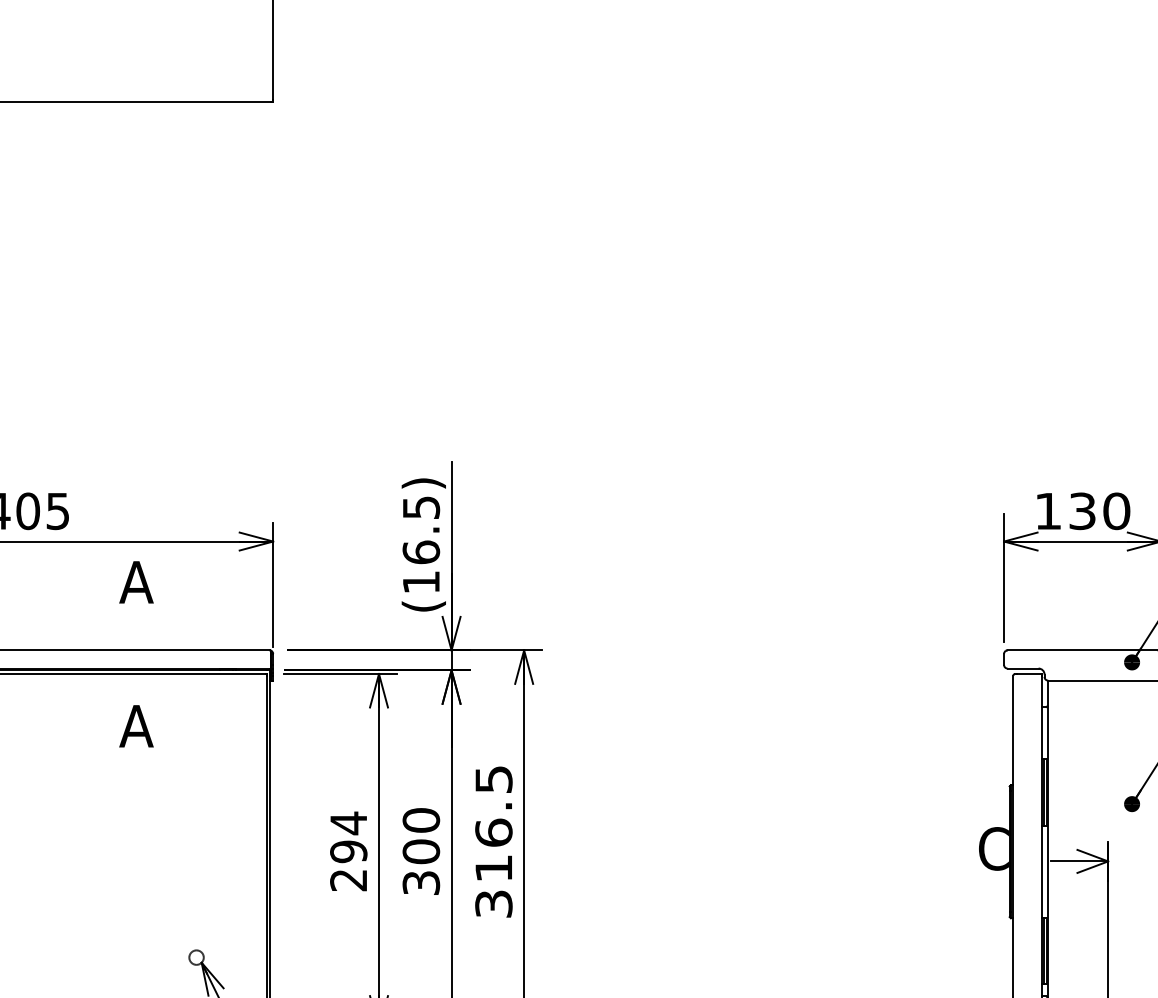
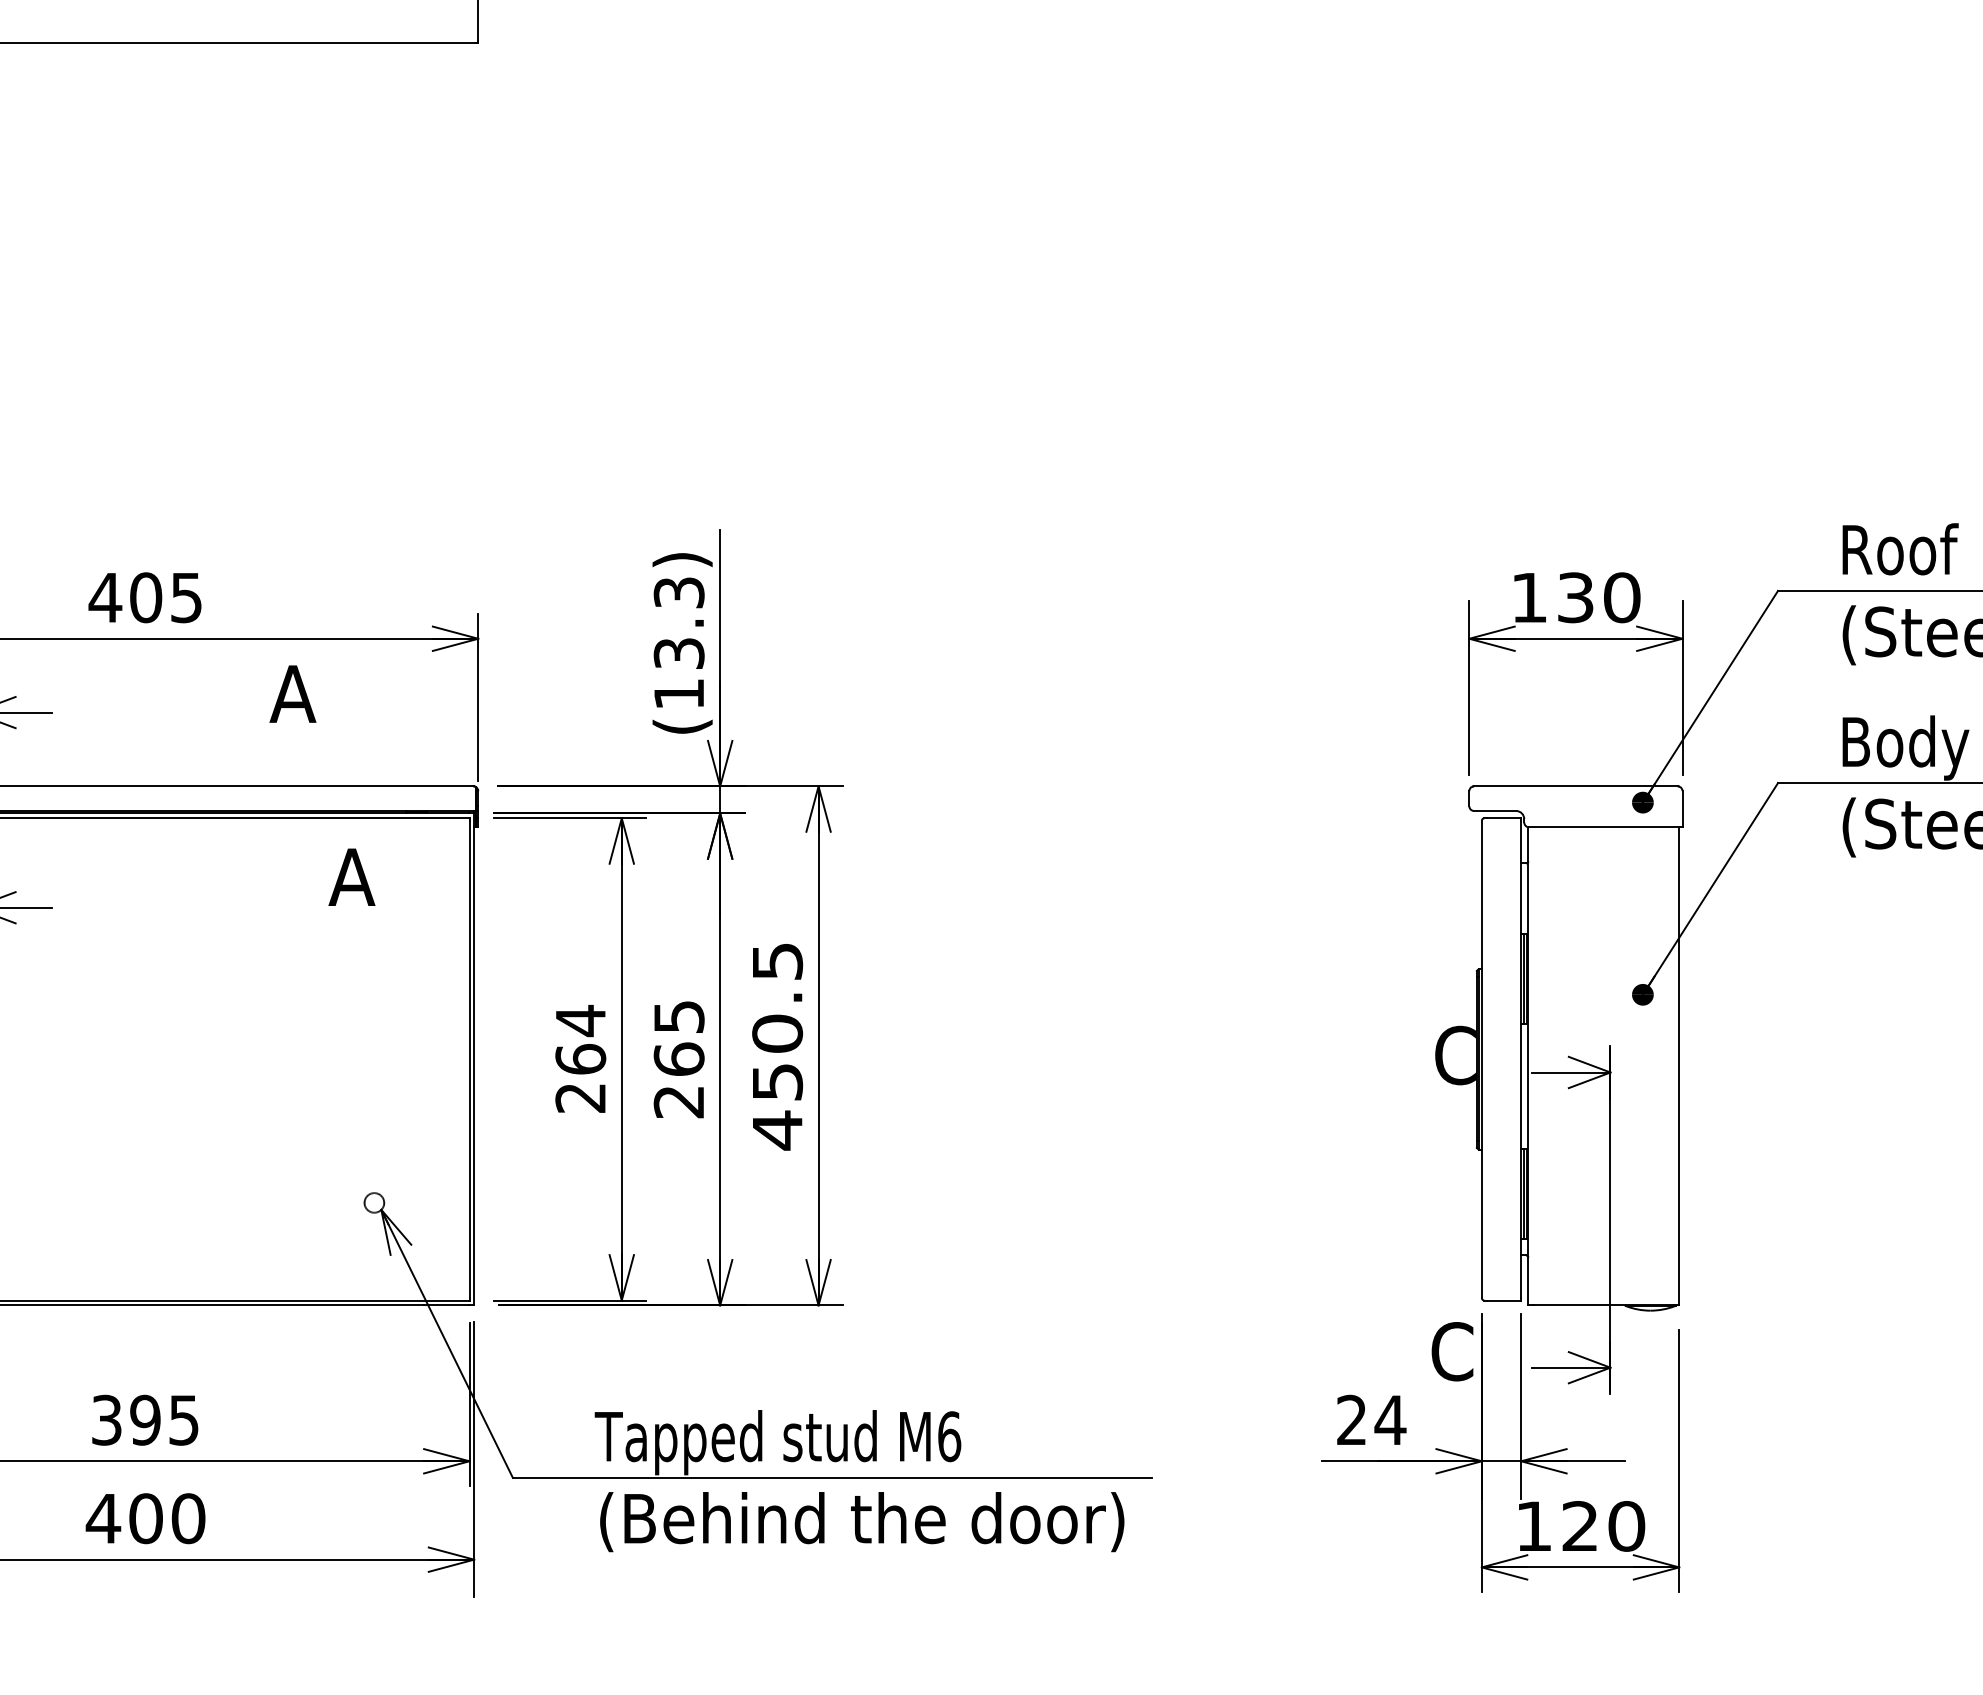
text: (420, 530) -> (678, 623), (16.5) -> (13.3)
text: (136, 725) -> (351, 876), moved
text: (348, 851) -> (580, 1059), 294 -> 264
text: (420, 851) -> (678, 1059), 300 -> 265
text: (493, 868) -> (777, 1082), 316.5 -> 450.5

